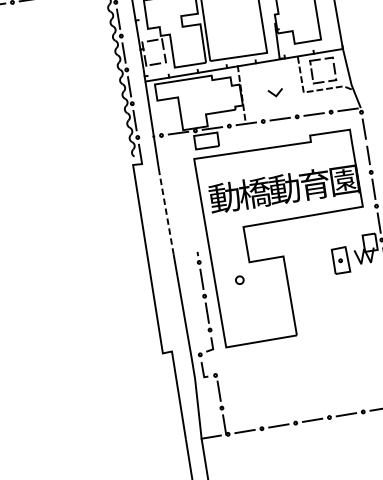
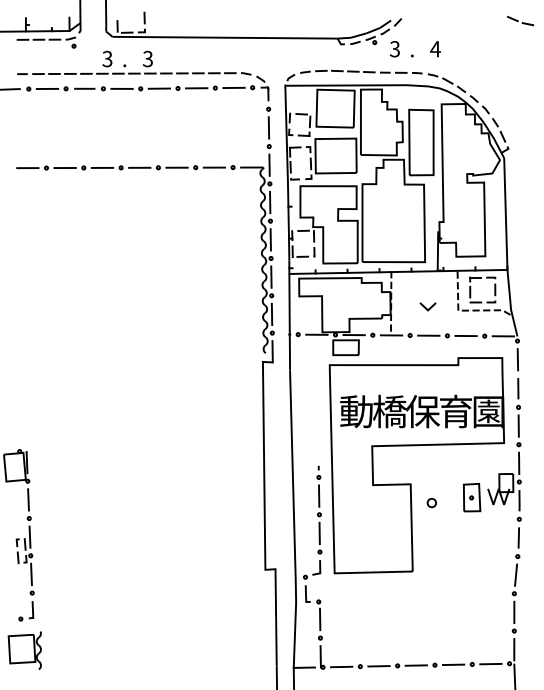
text: (285, 188) -> (423, 411), 動 -> 保
line: (166, 211) -> (291, 417), dashed -> solid
part: (239, 280) -> (431, 503), moved

